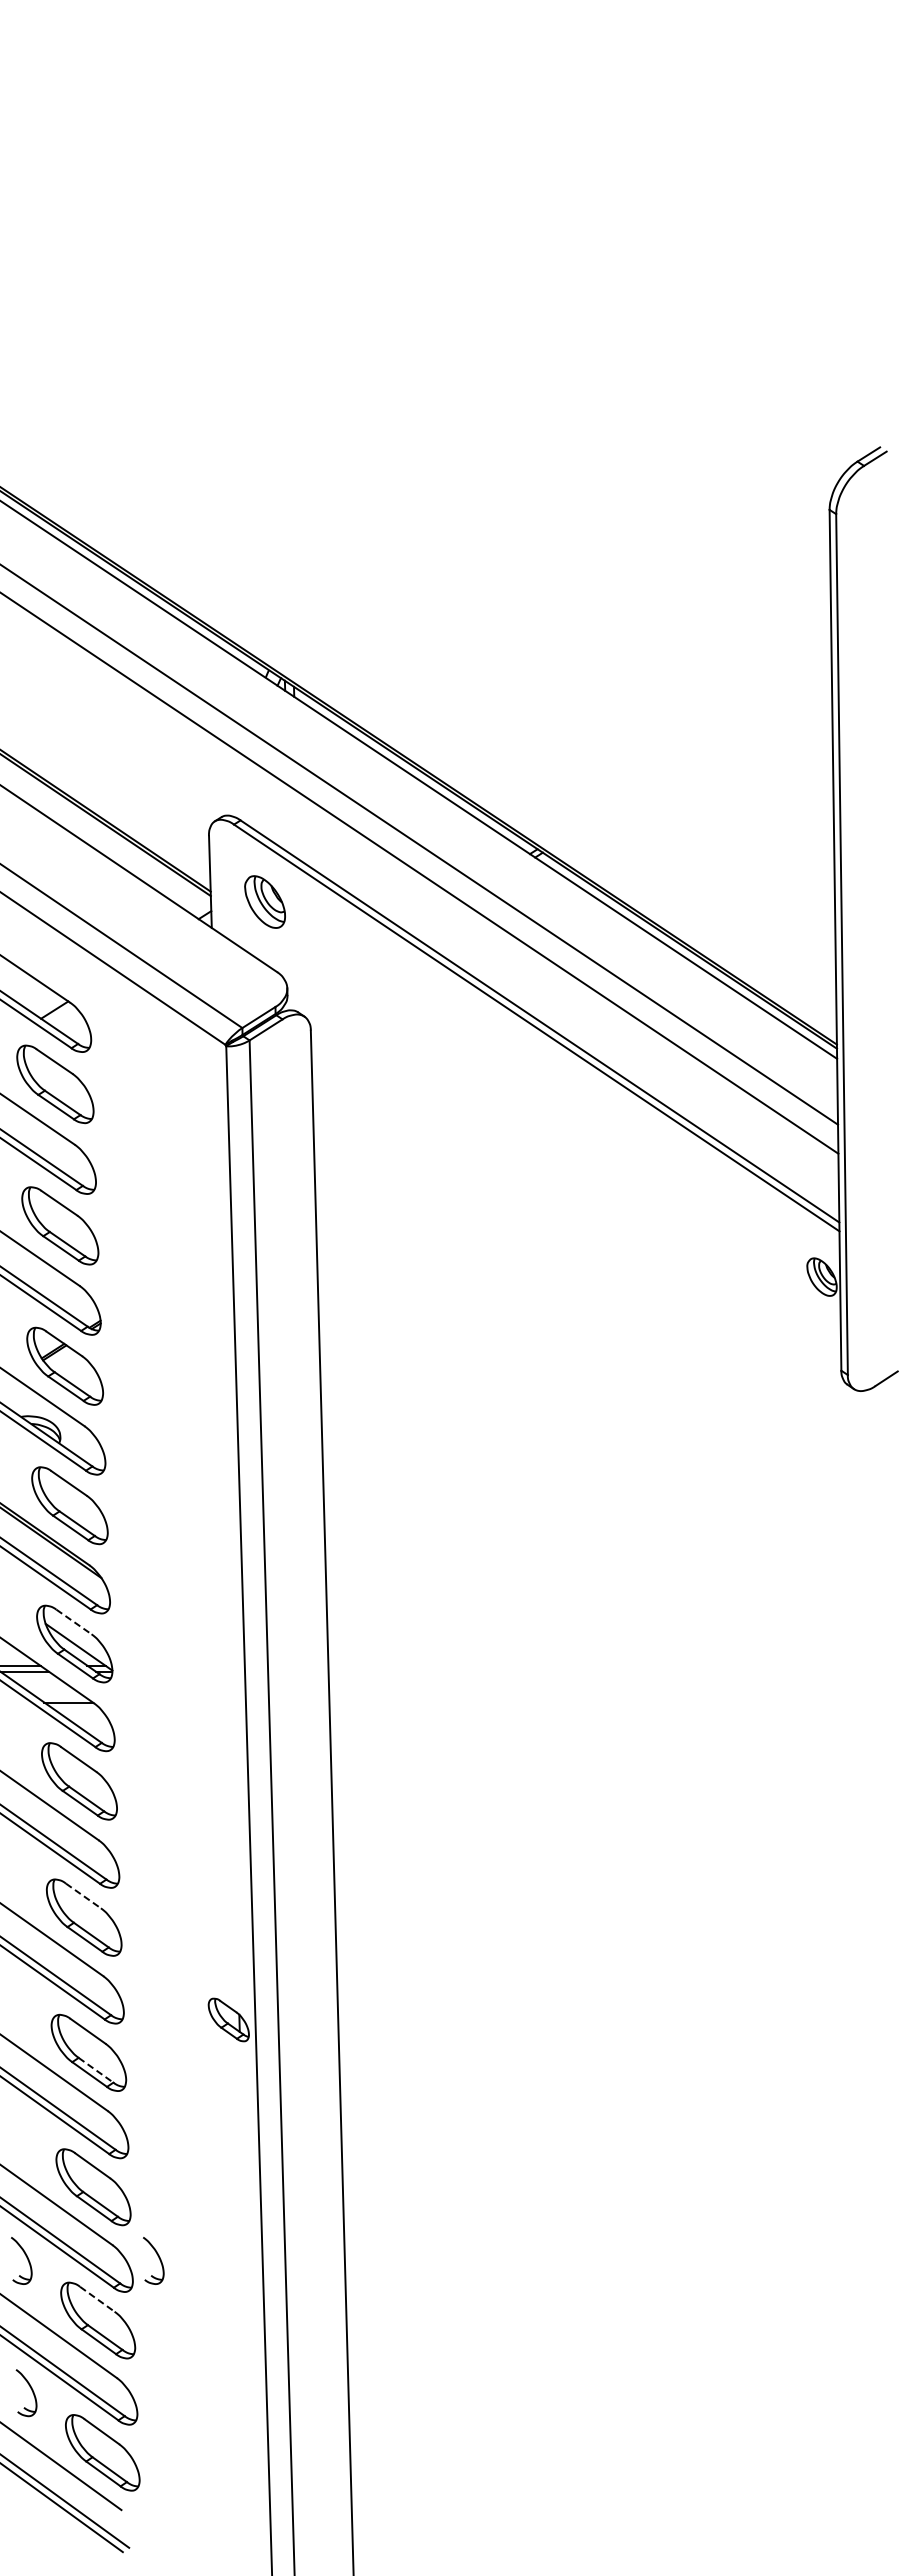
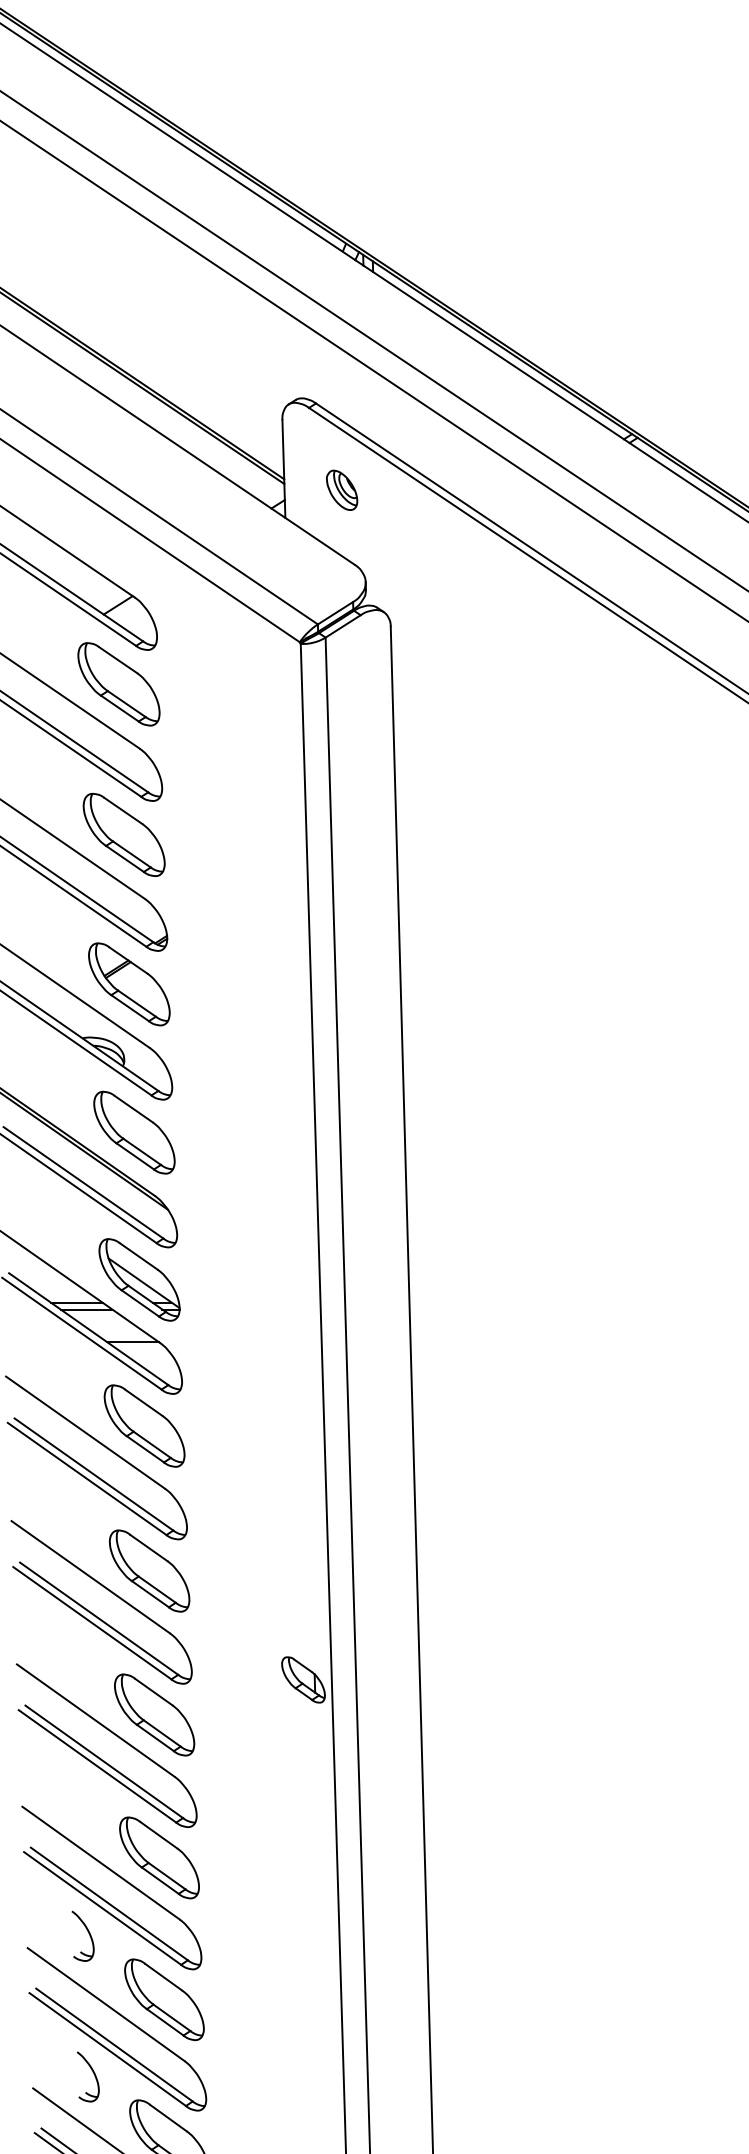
part: (264, 901) -> (341, 489), size x0.71
line: (74, 1622) -> (139, 1256), dashed -> solid
line: (83, 1896) -> (148, 1548), dashed -> solid
line: (96, 2070) -> (162, 1733), dashed -> solid
part: (153, 2260) -> (223, 1935), removed
line: (97, 2299) -> (163, 1977), dashed -> solid

